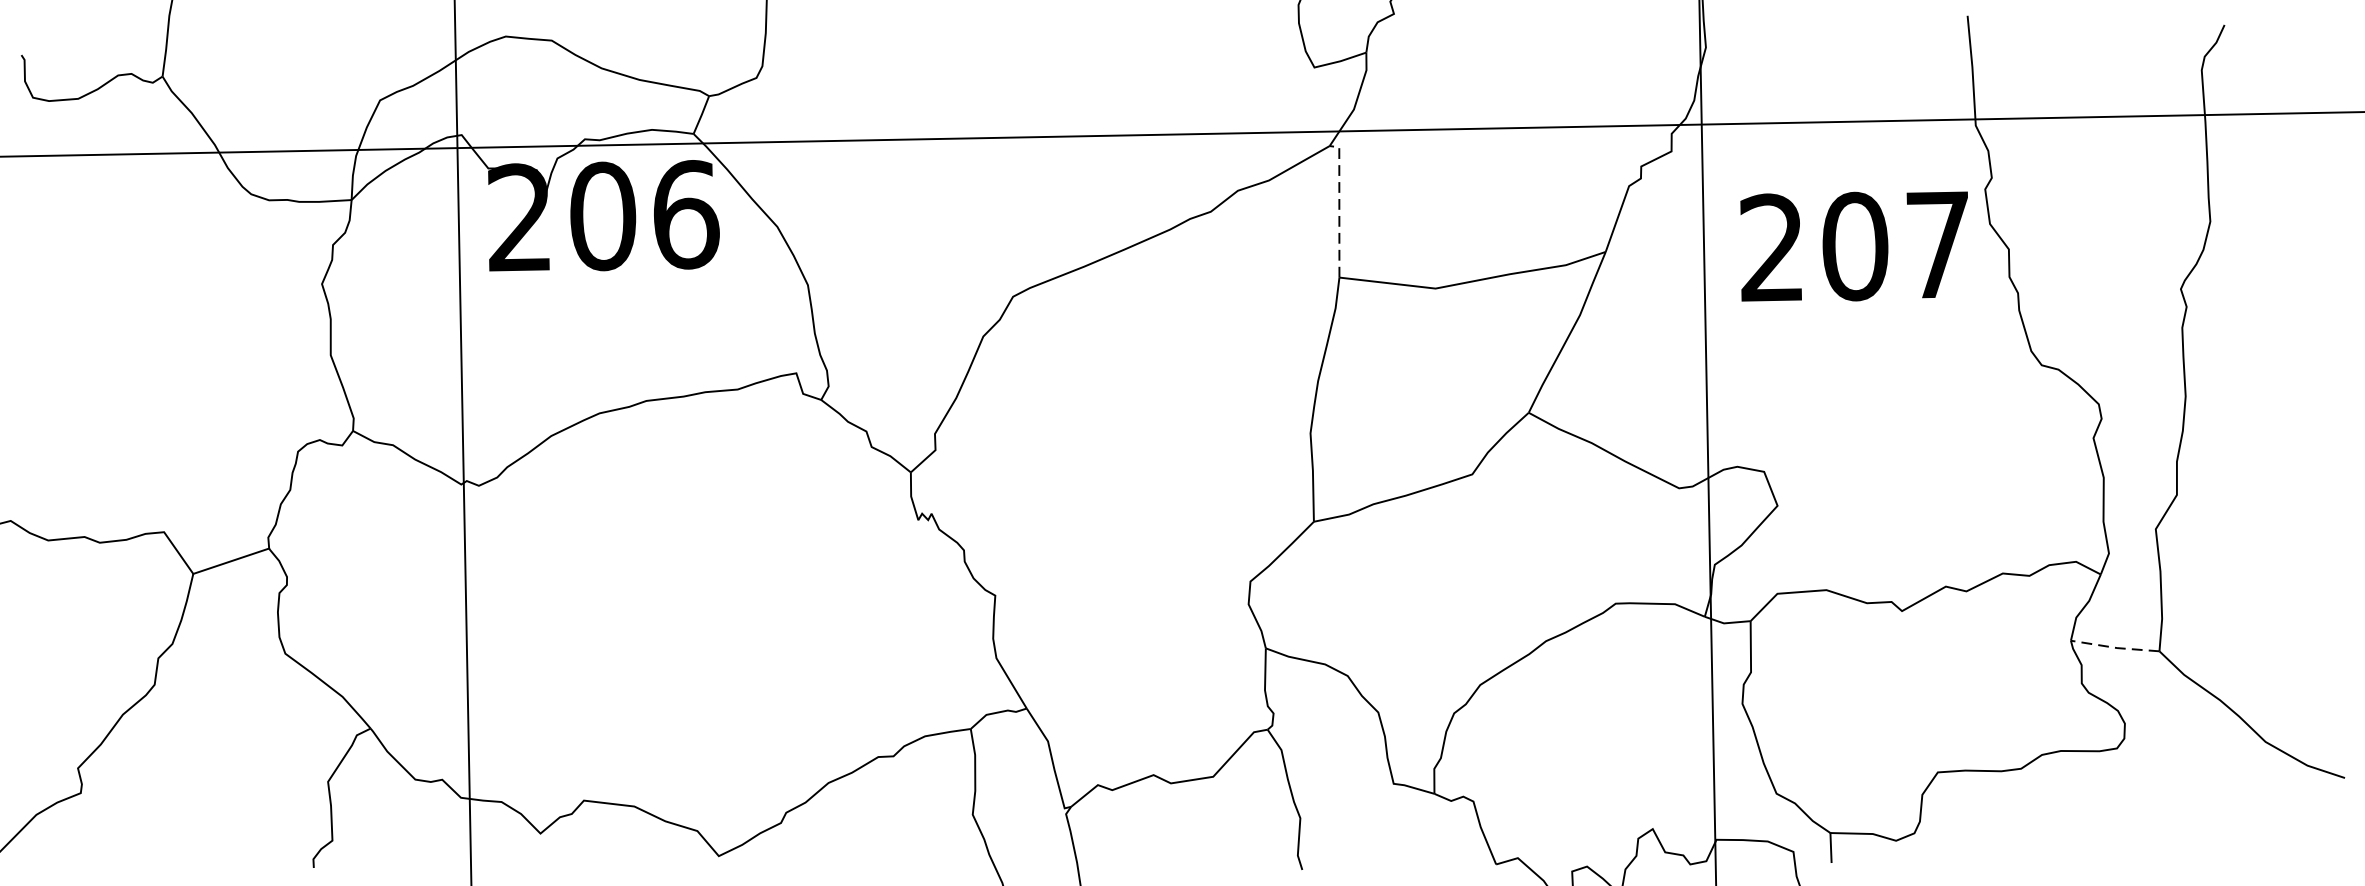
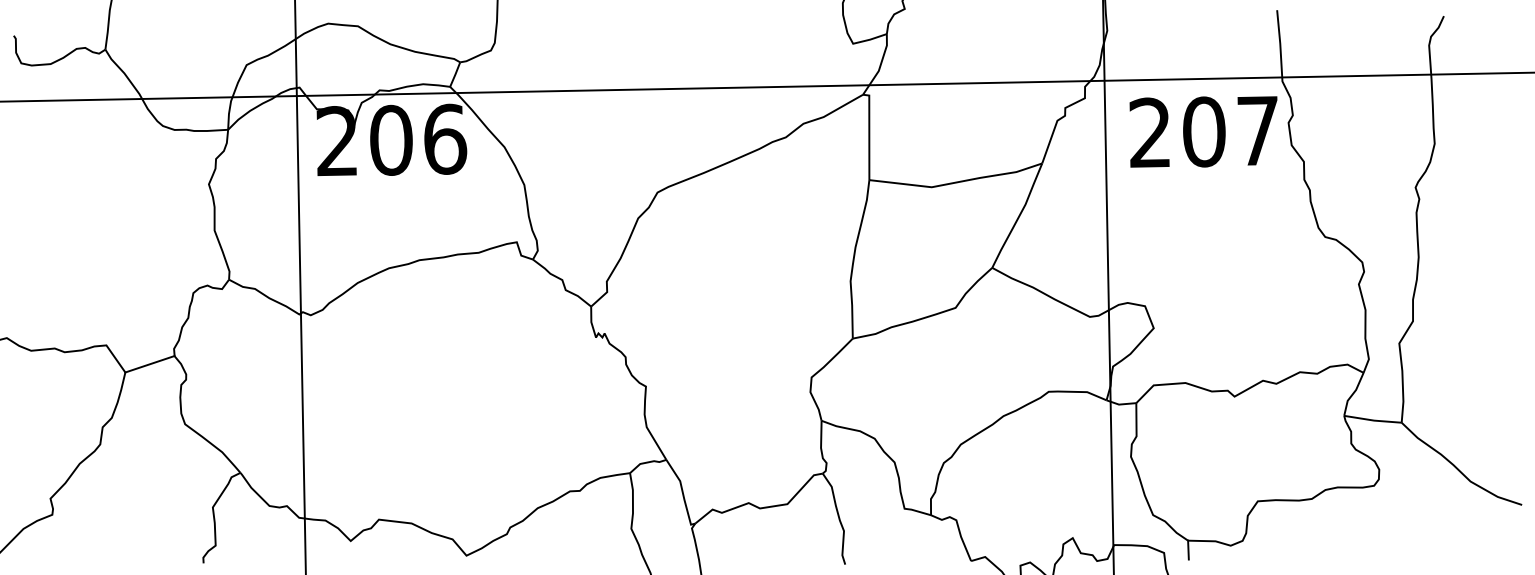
line: (1339, 205) -> (869, 133), dashed -> solid
text: (1854, 245) -> (1203, 131), moved
line: (2116, 647) -> (1373, 420), dashed -> solid

